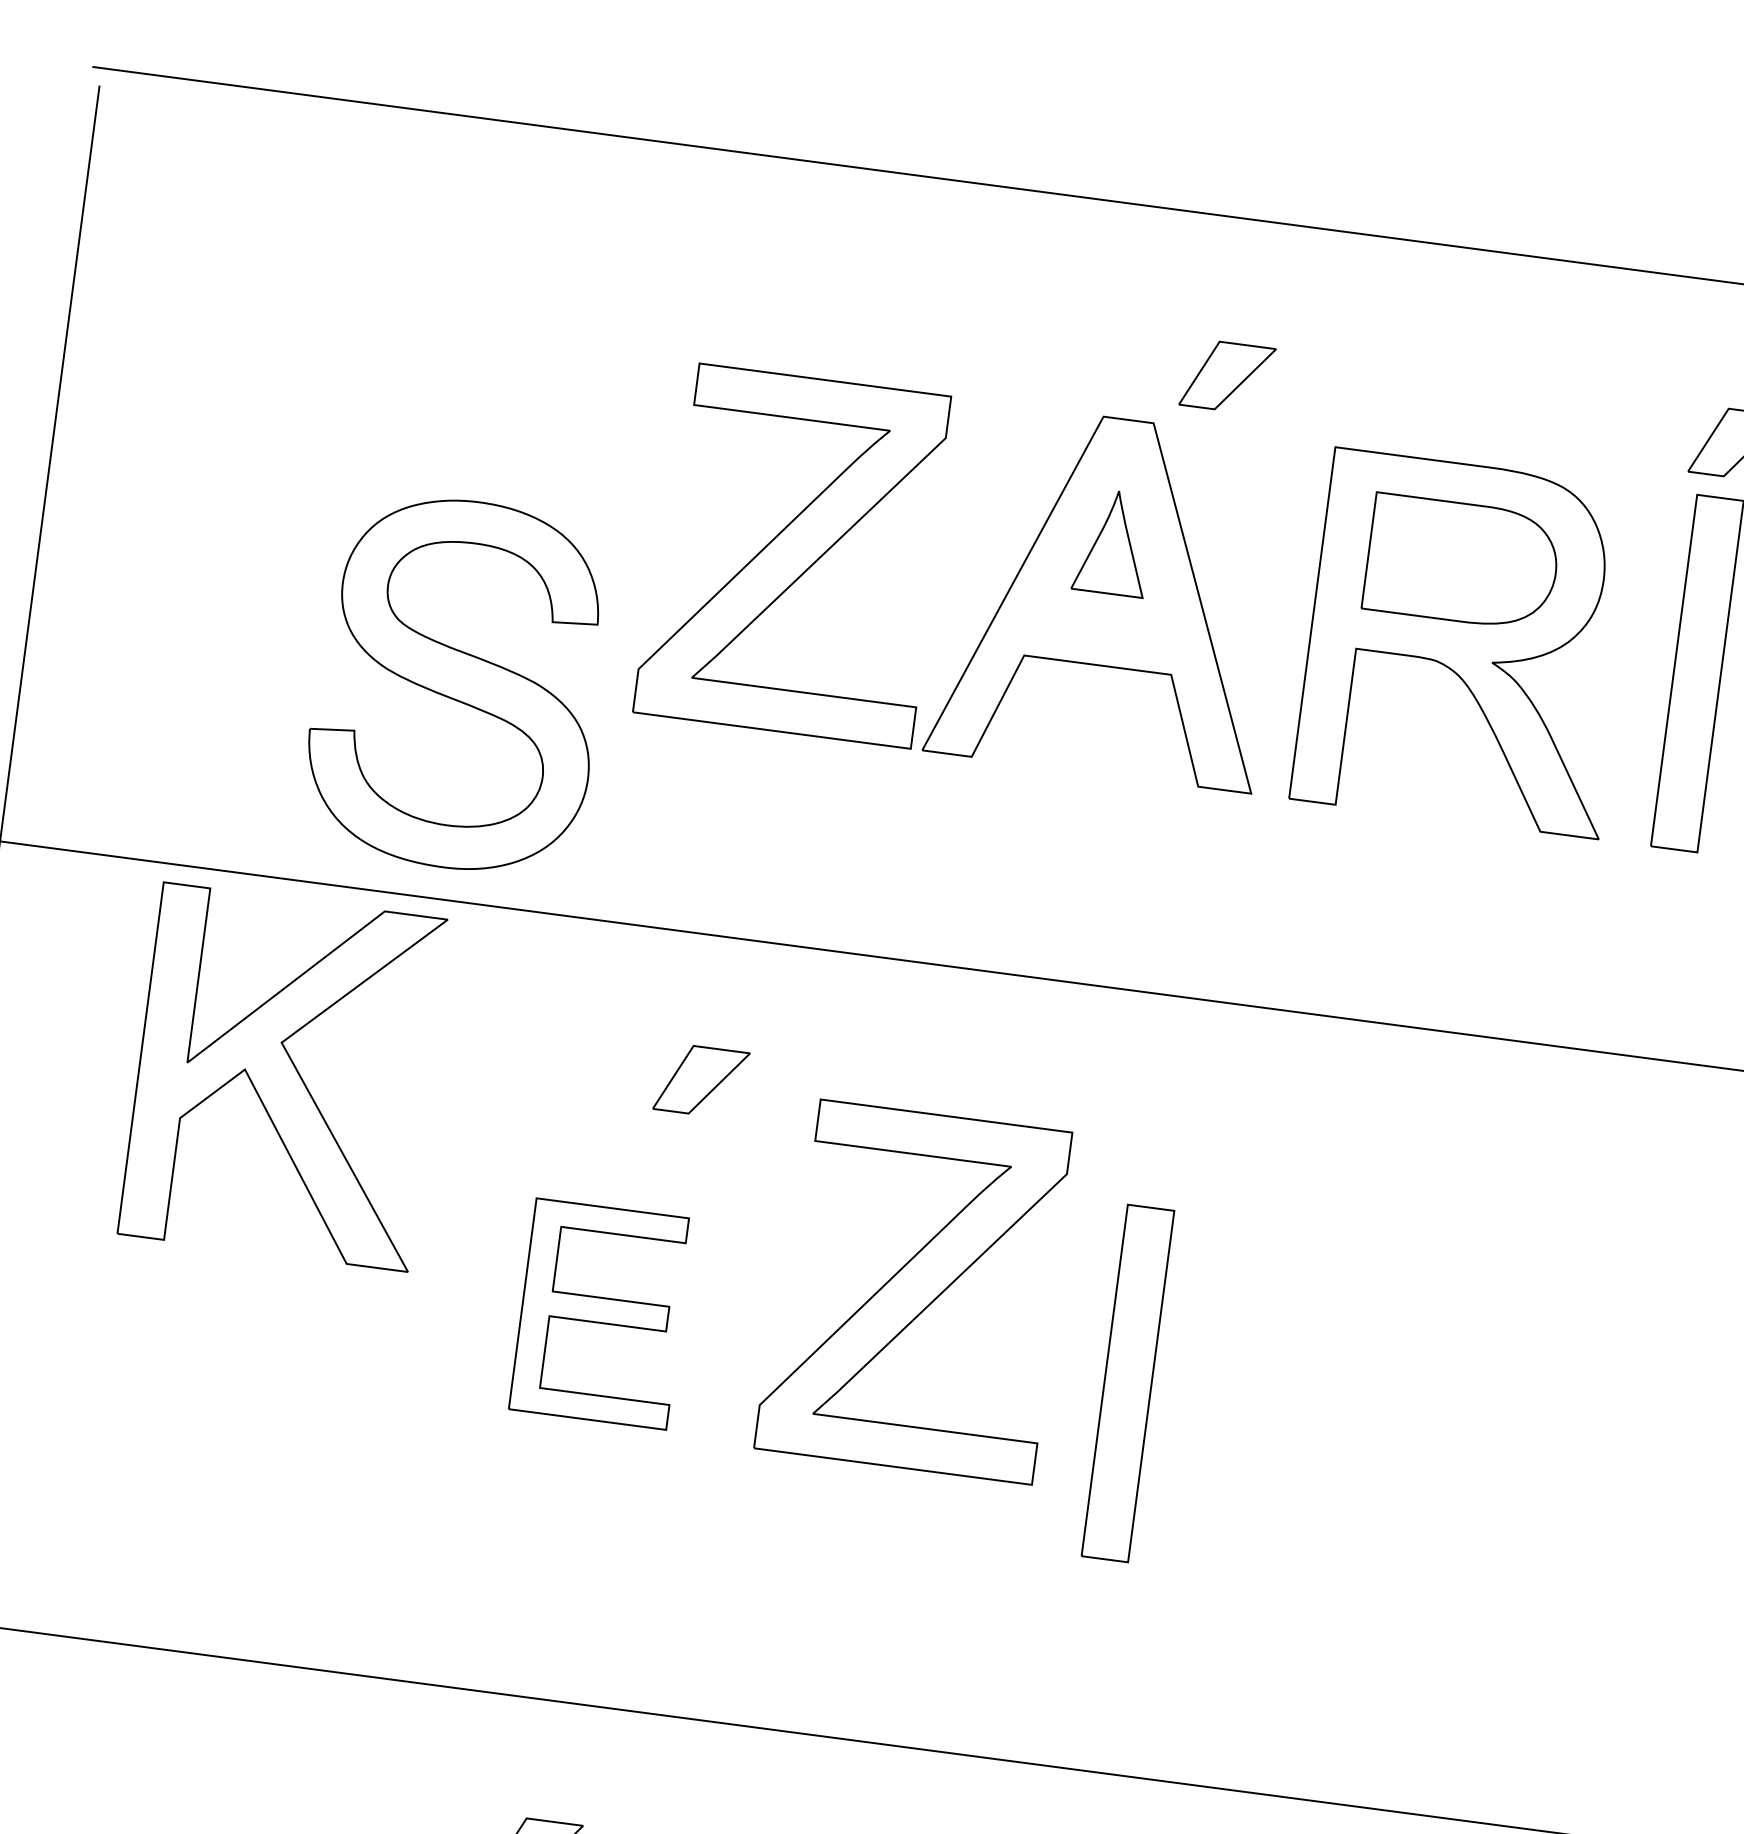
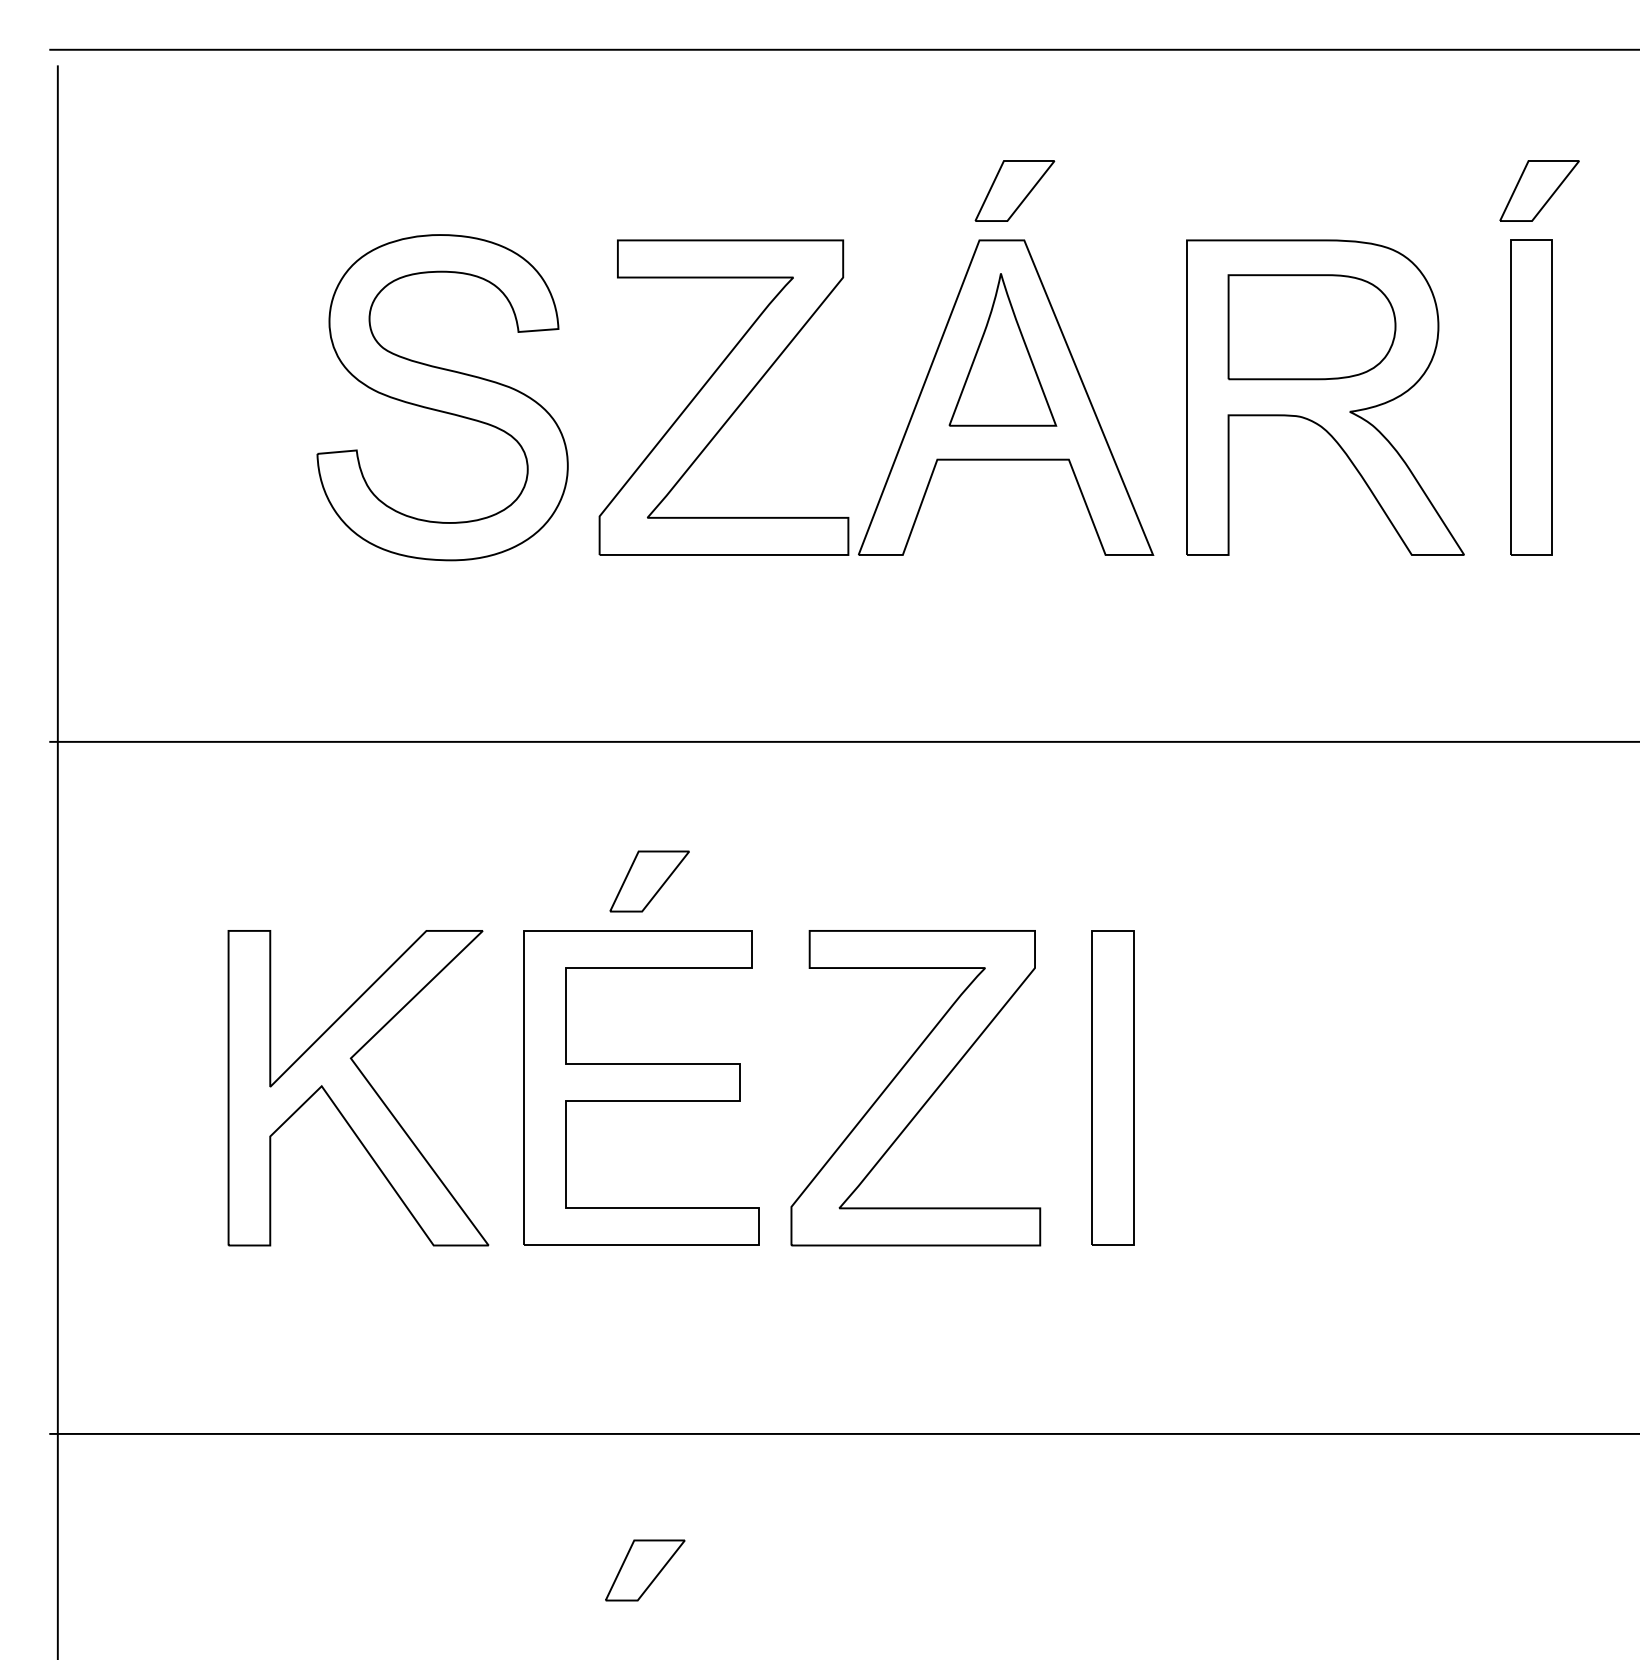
part: (1227, 376) -> (1014, 190), moved
part: (1113, 541) -> (1002, 349), size x1.67
part: (458, 684) -> (442, 397), moved
part: (285, 1077) -> (358, 1088), moved
part: (701, 1081) -> (649, 881), moved
part: (915, 1291) -> (915, 1088), moved
part: (601, 1313) -> (641, 1087), size x1.67

